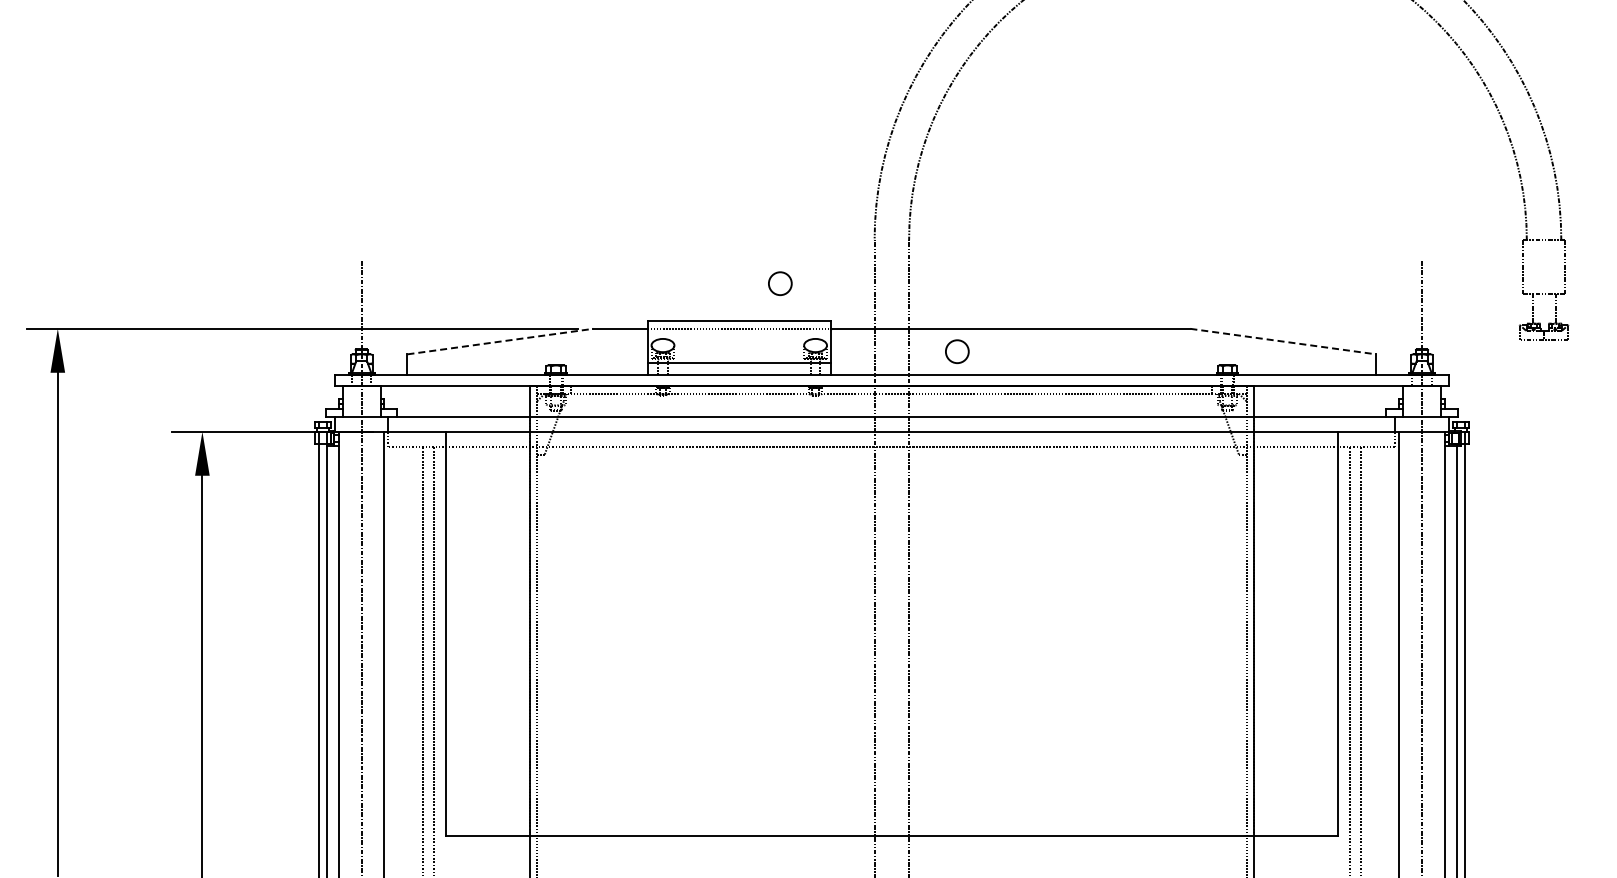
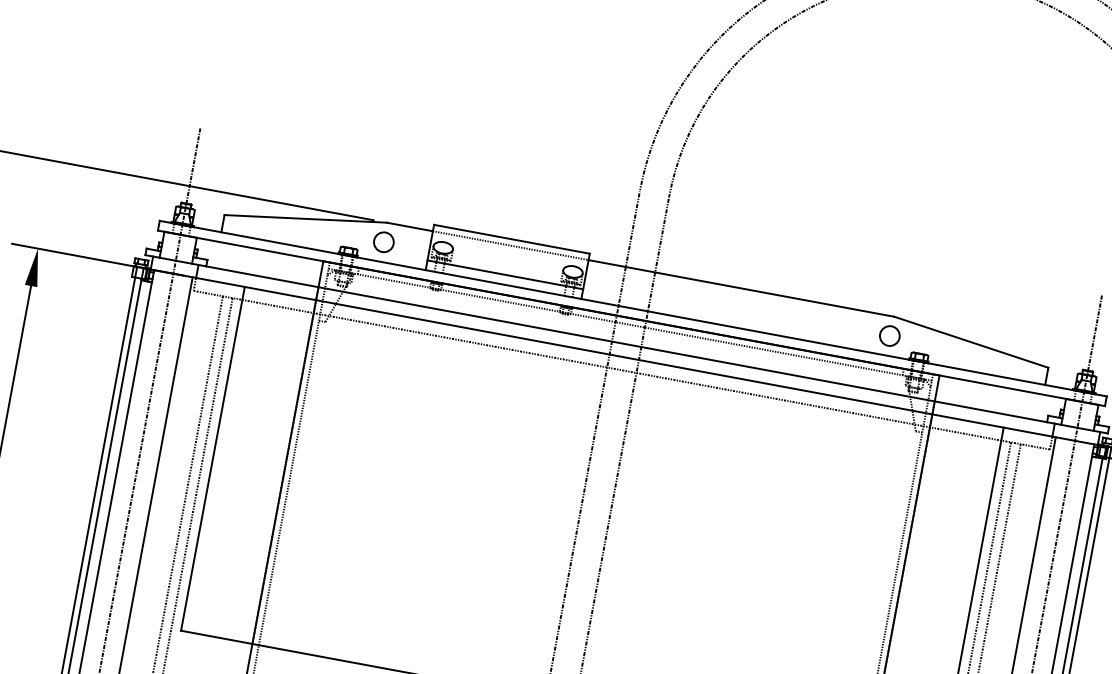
circle: (780, 283) -> (384, 242), moved
line: (500, 341) -> (305, 218), dashed -> solid
line: (1283, 341) -> (971, 342), dashed -> solid
circle: (957, 351) -> (890, 335), moved

